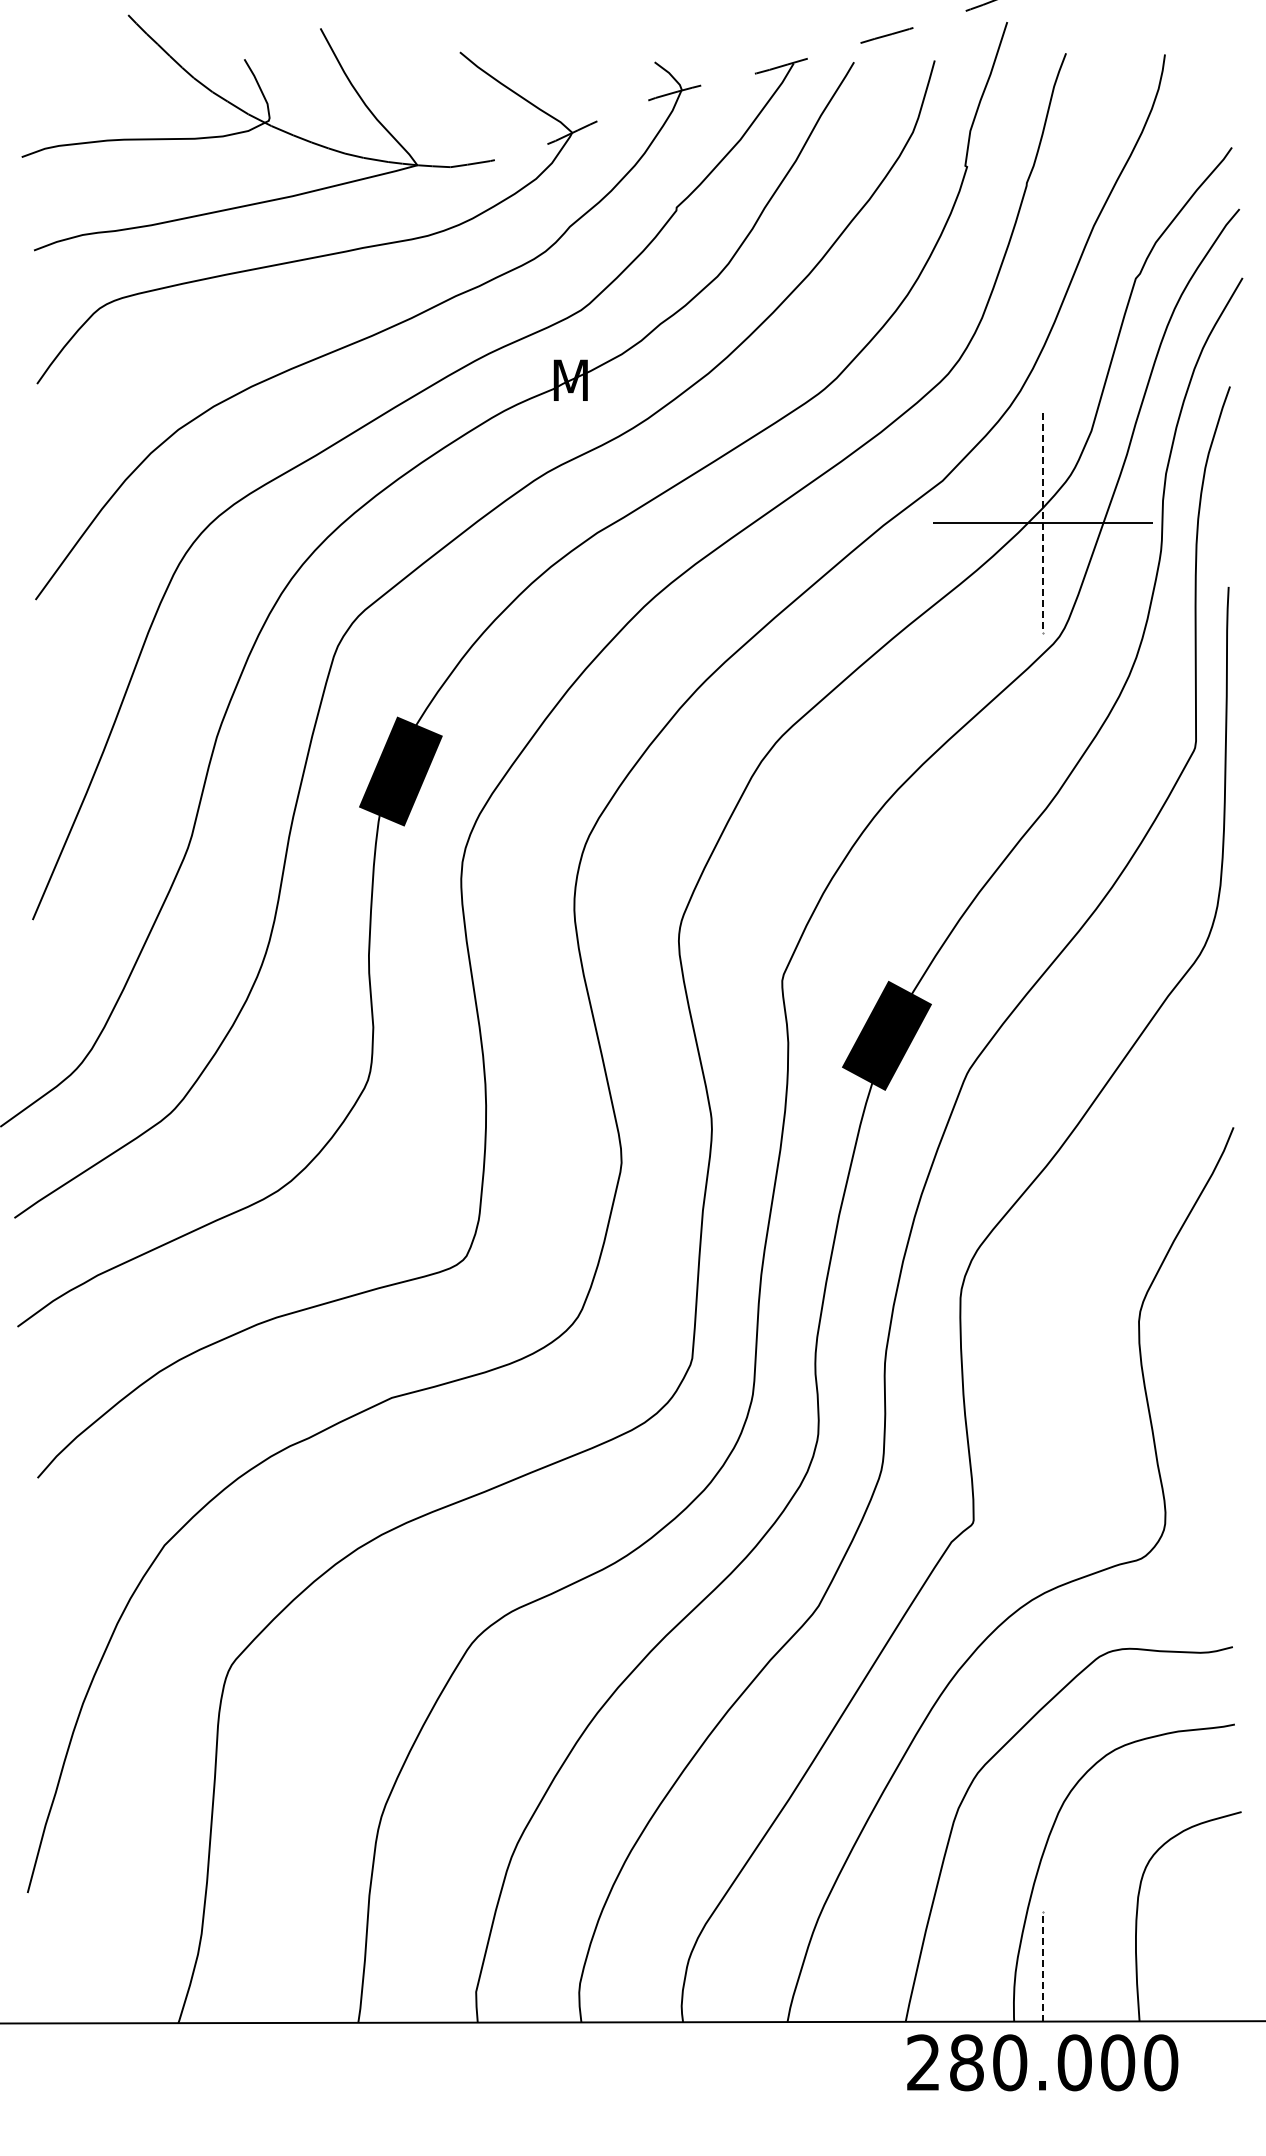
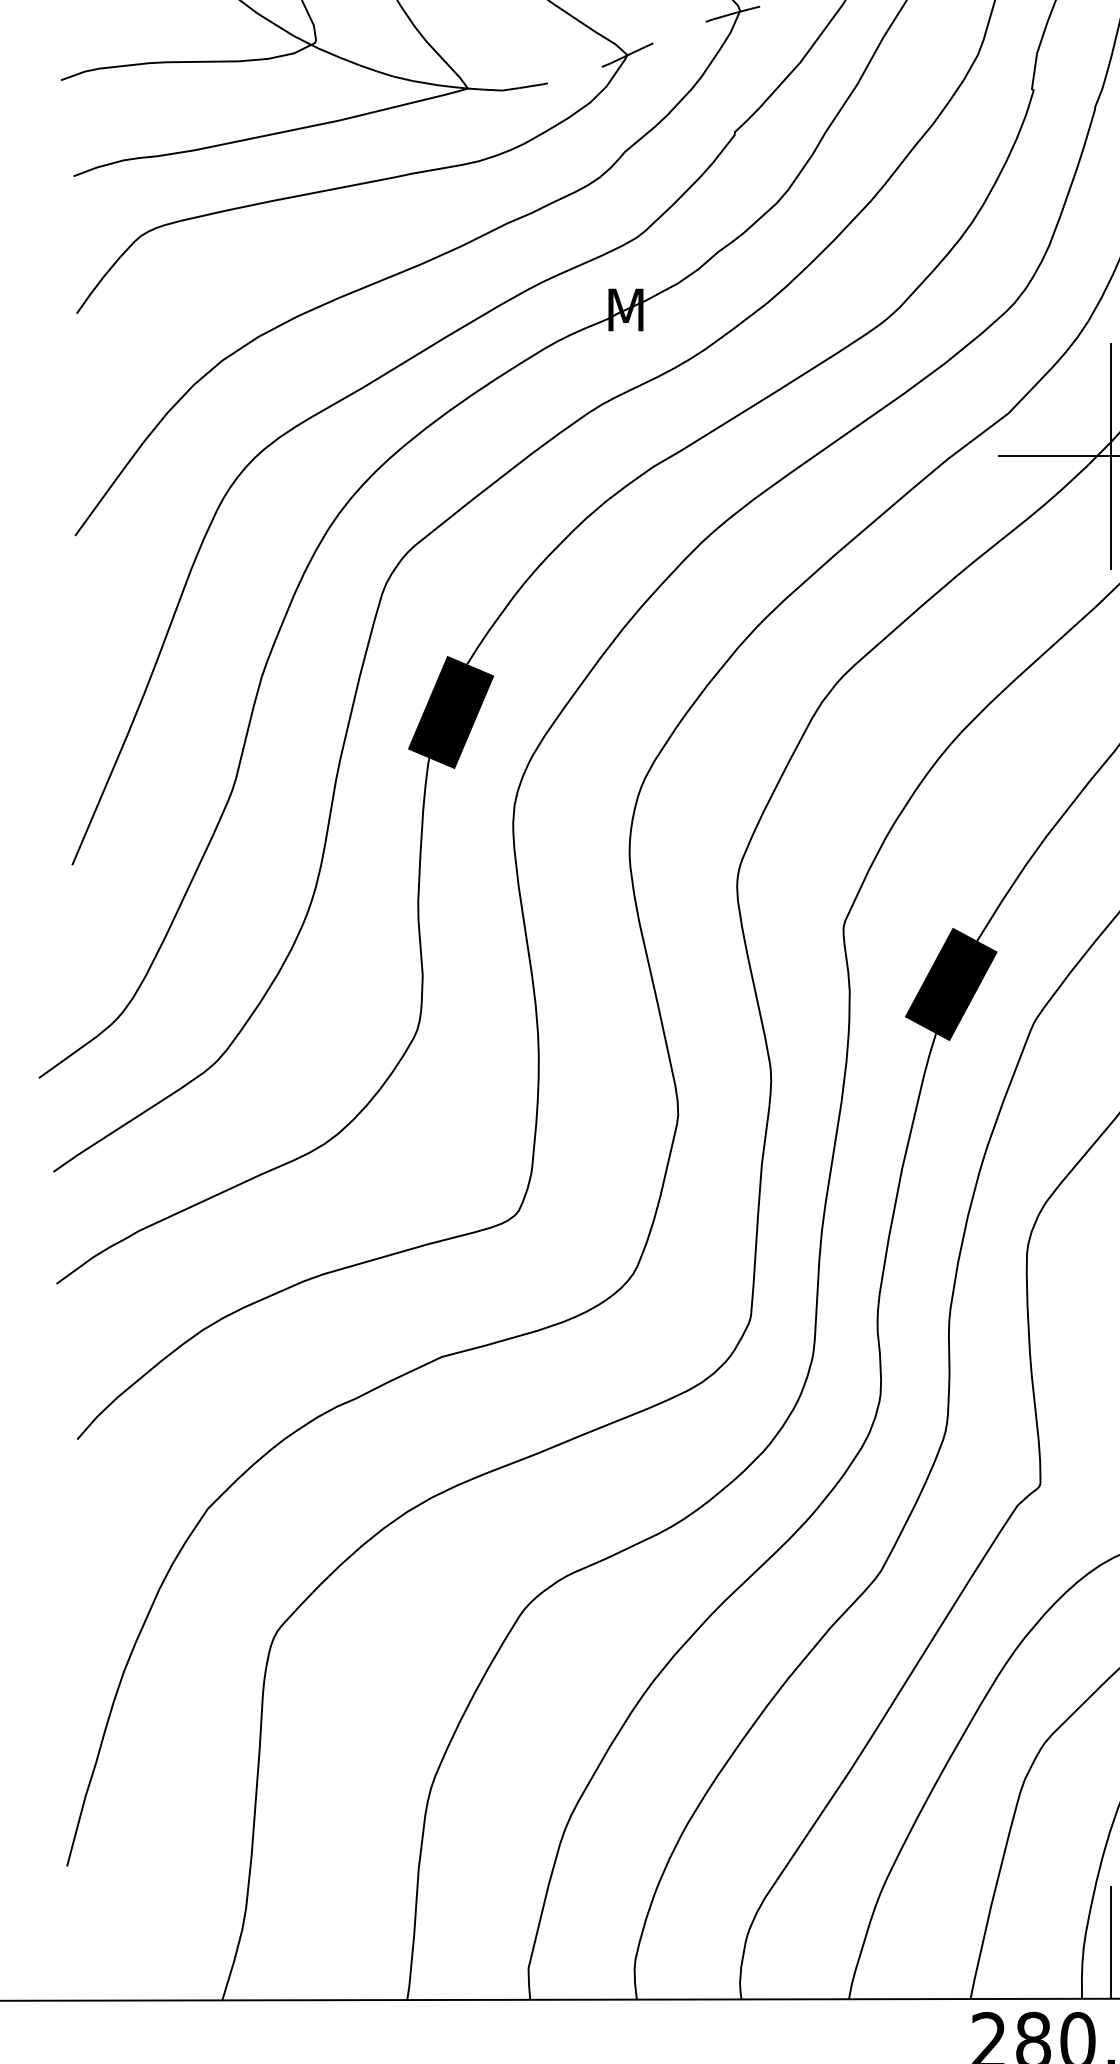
line: (1042, 523) -> (1111, 457), dashed -> solid
line: (1042, 1966) -> (1111, 1942), dashed -> solid

